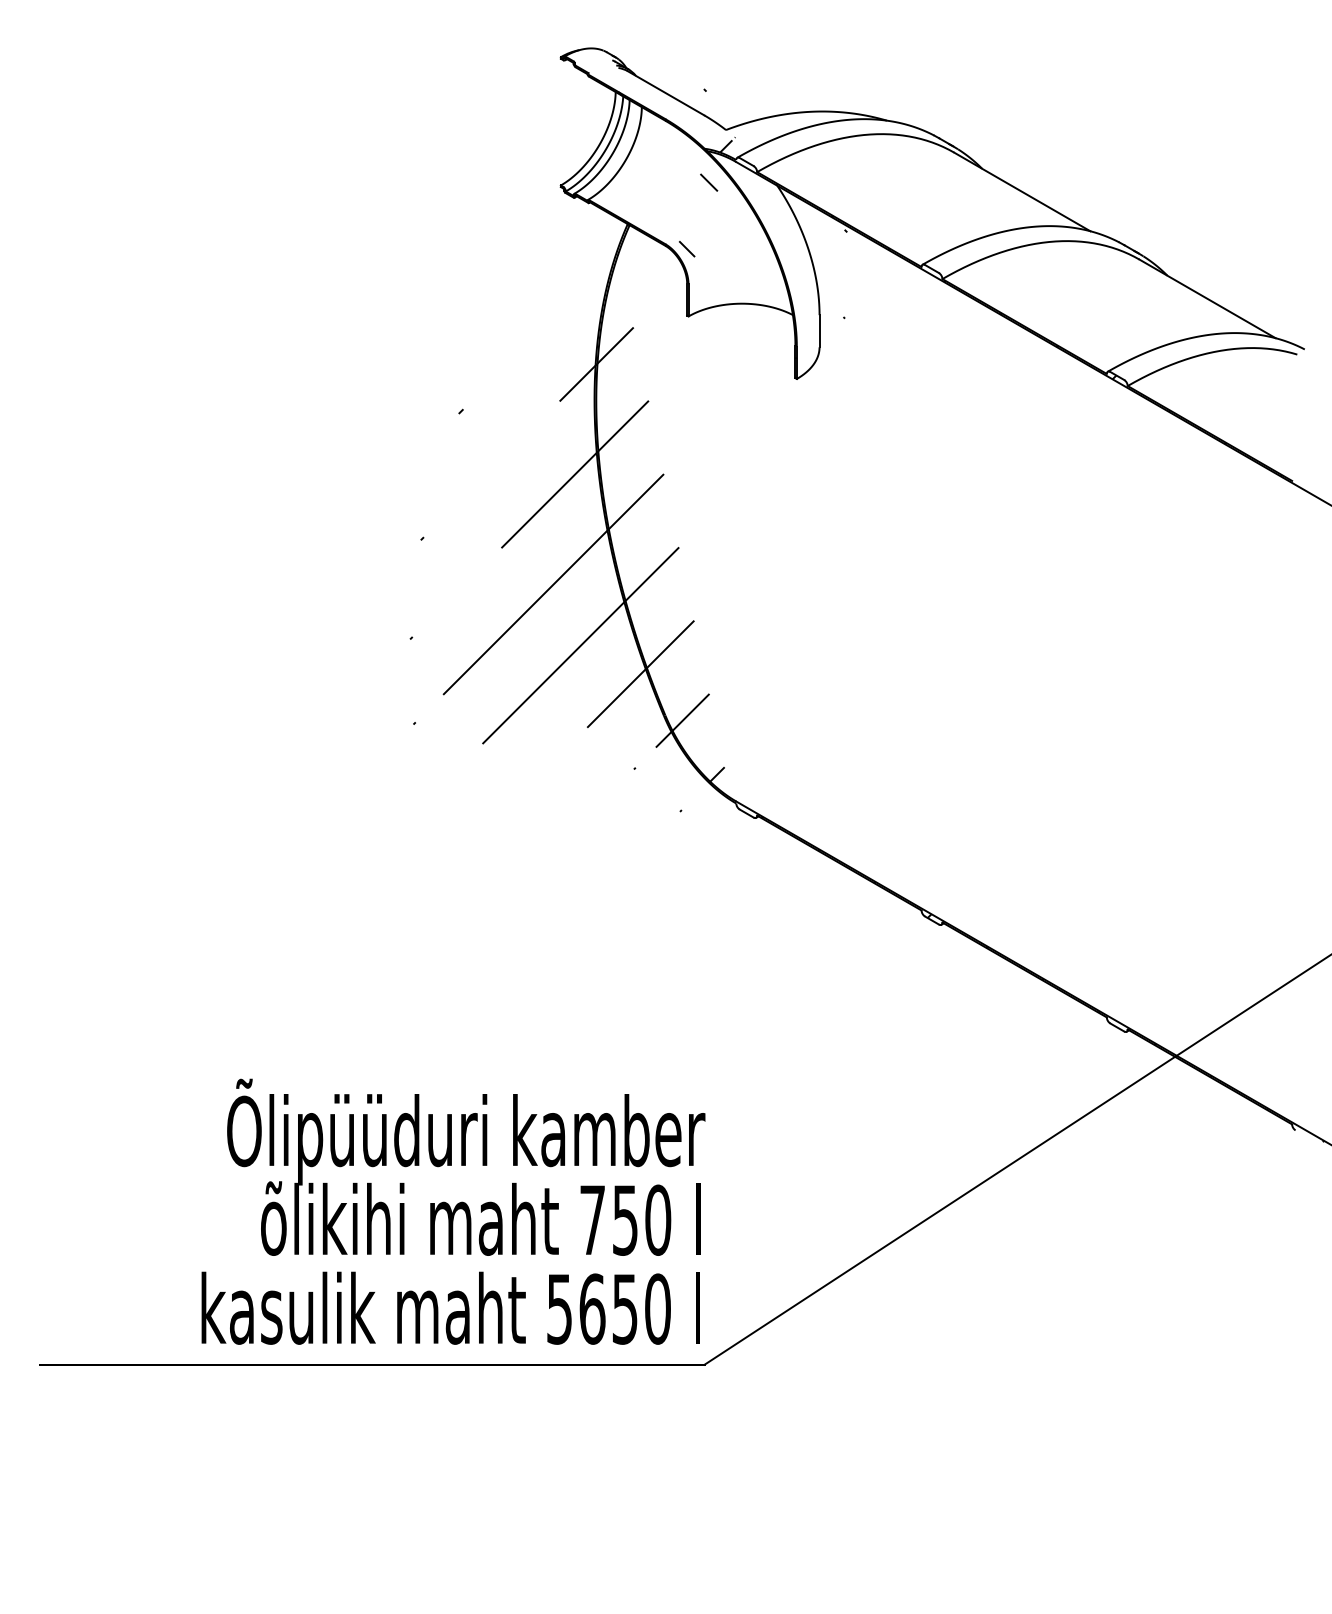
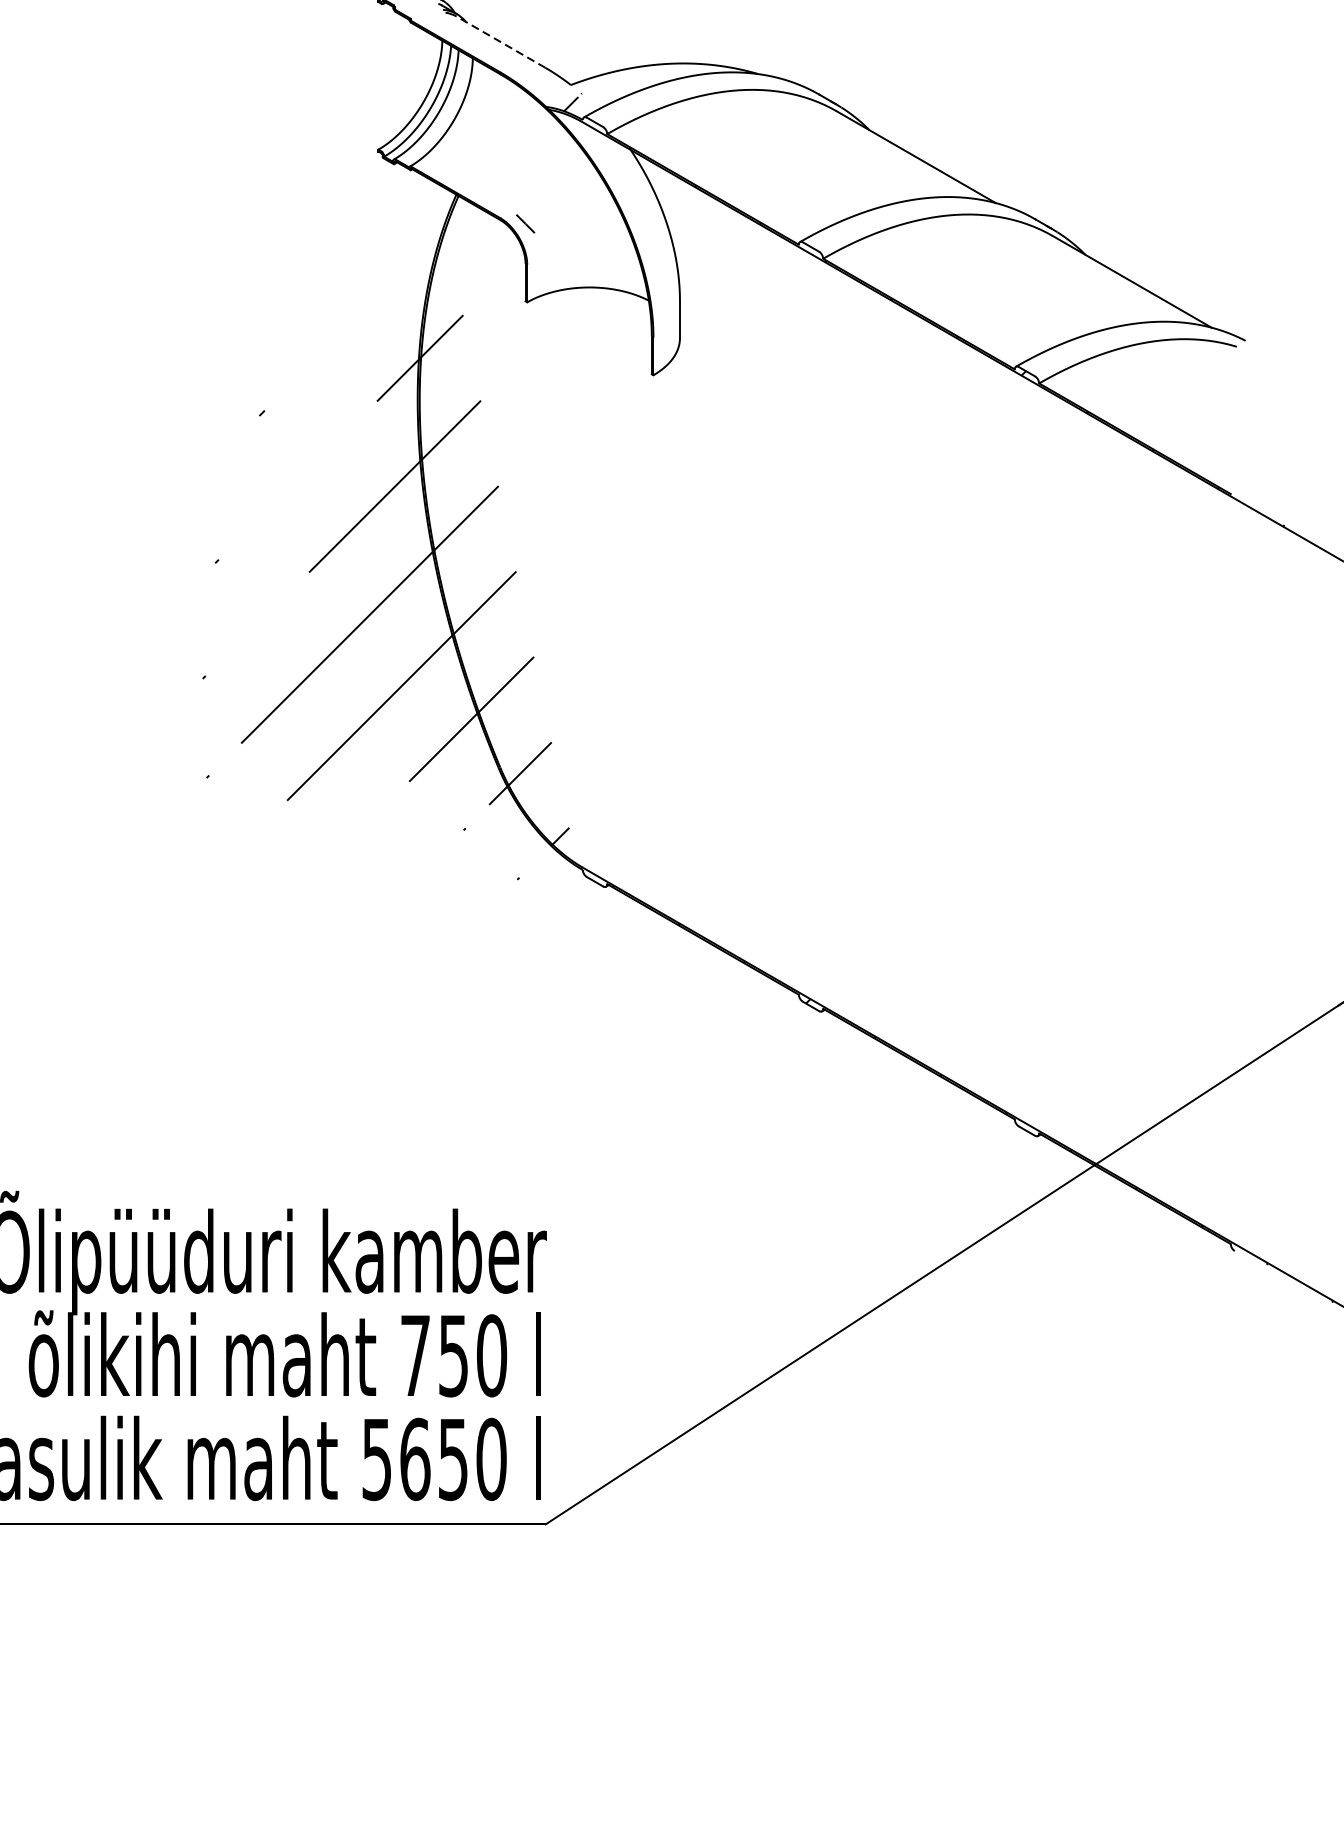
line: (665, 93) -> (500, 42), solid -> dashed
hatch: (732, 223) -> (578, 193), removed

